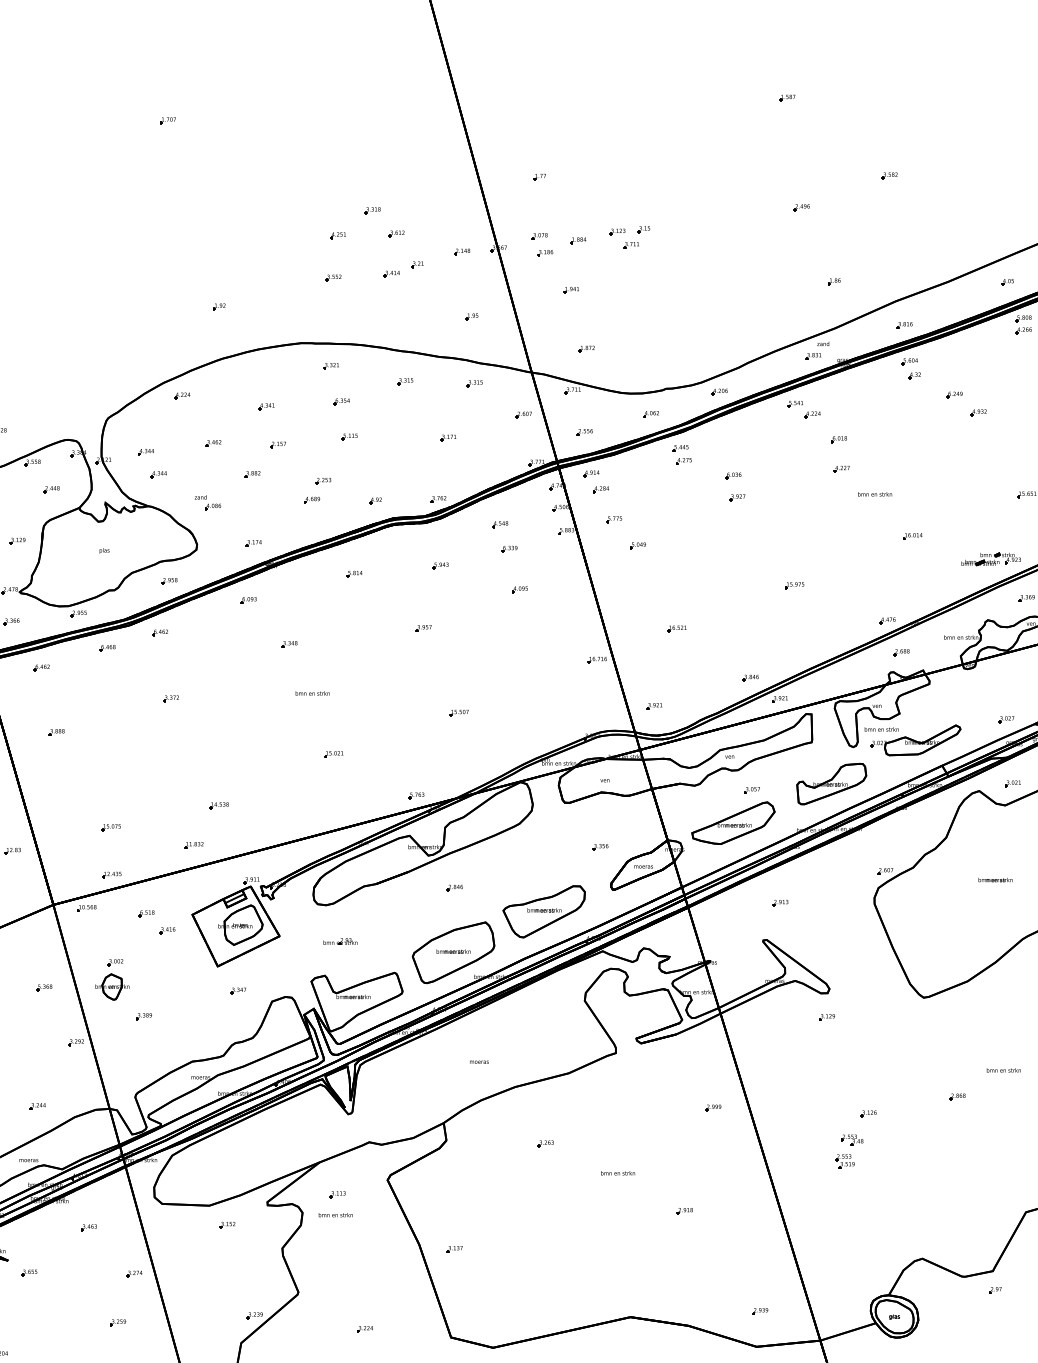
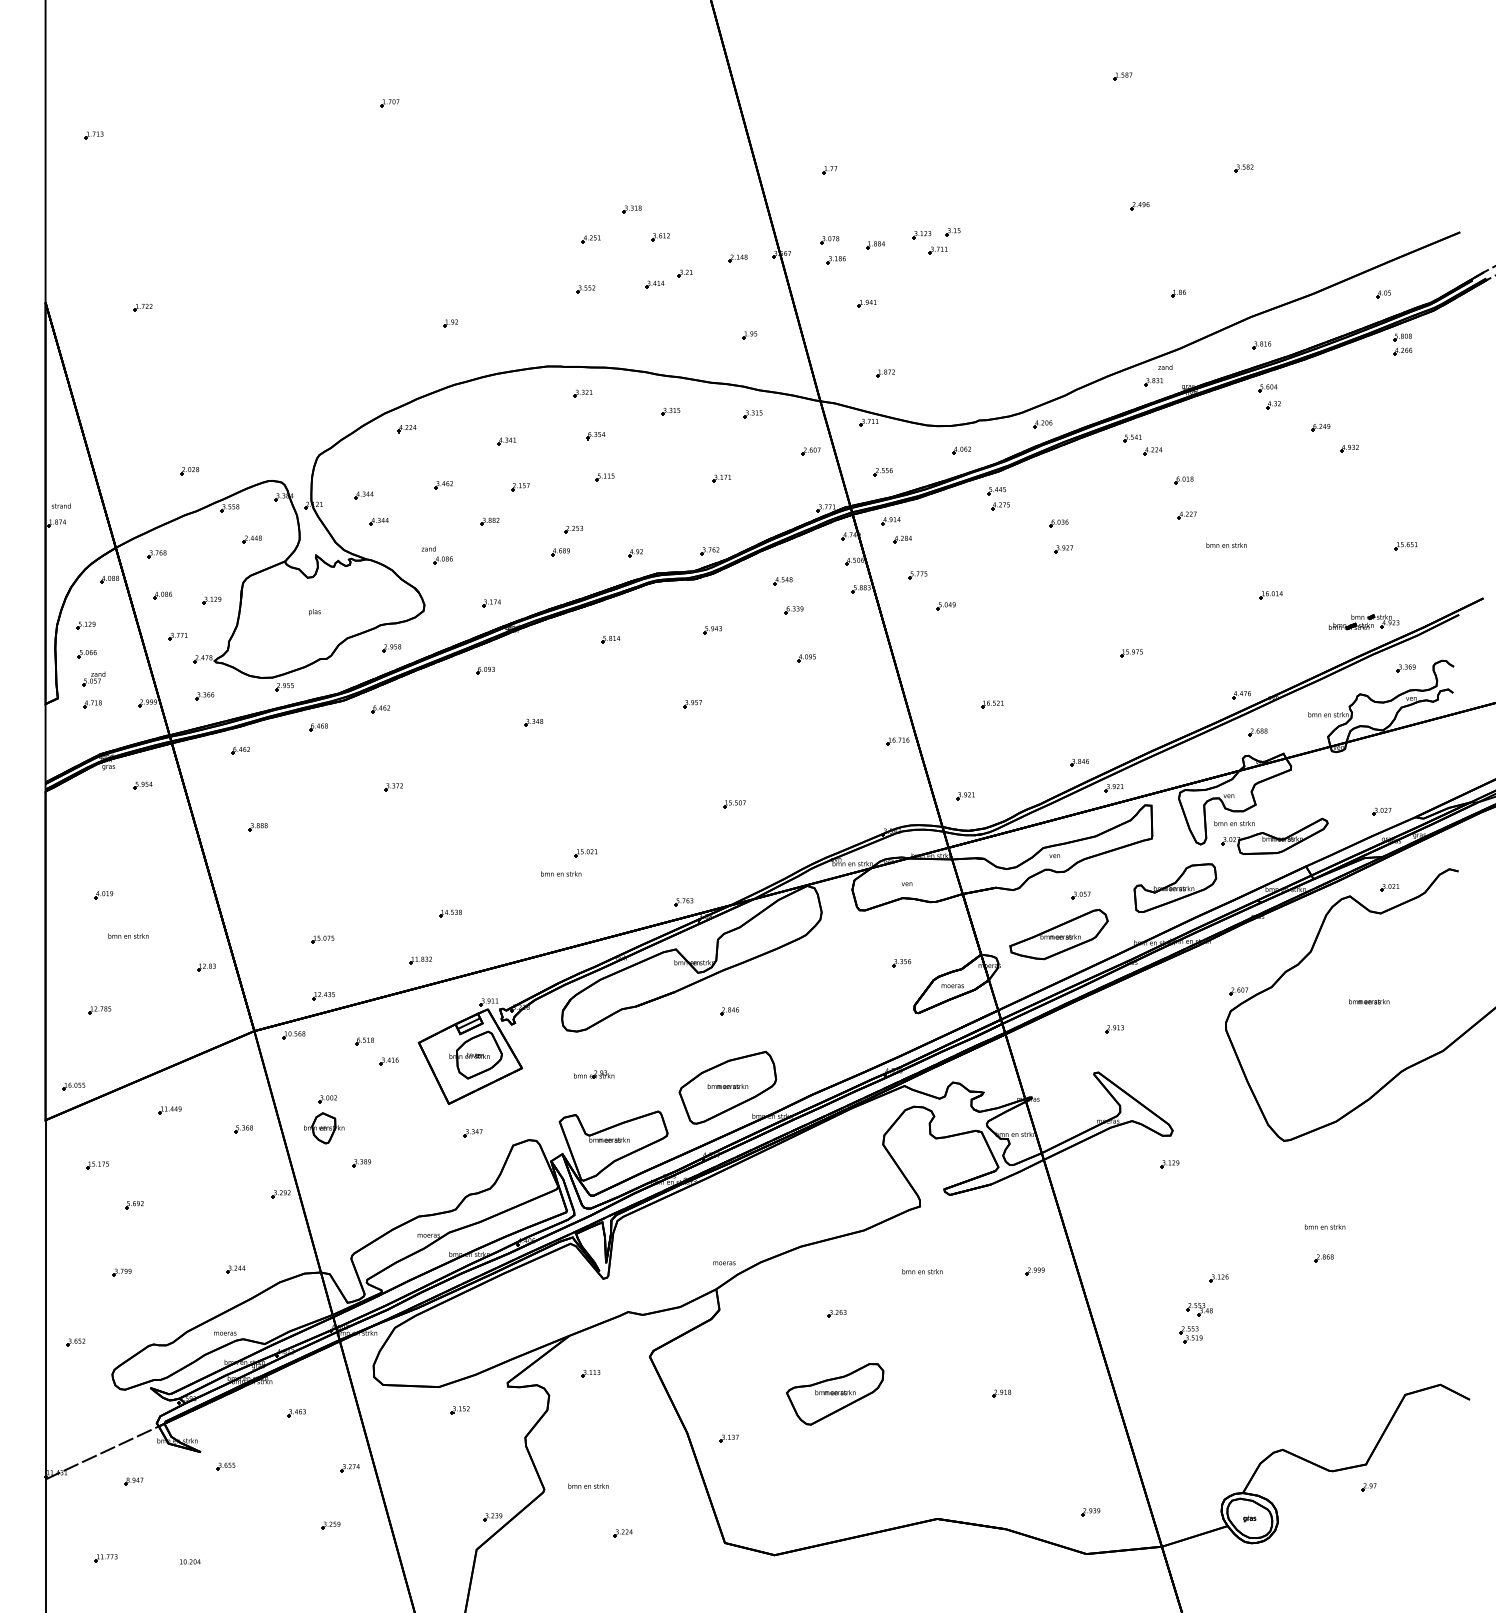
text: (312, 693) -> (561, 873), moved
part: (544, 911) -> (835, 1394), moved
text: (479, 1062) -> (724, 1263), moved
text: (1004, 1070) -> (1325, 1226), moved
text: (618, 1173) -> (922, 1271), moved
text: (335, 1214) -> (588, 1485), moved

